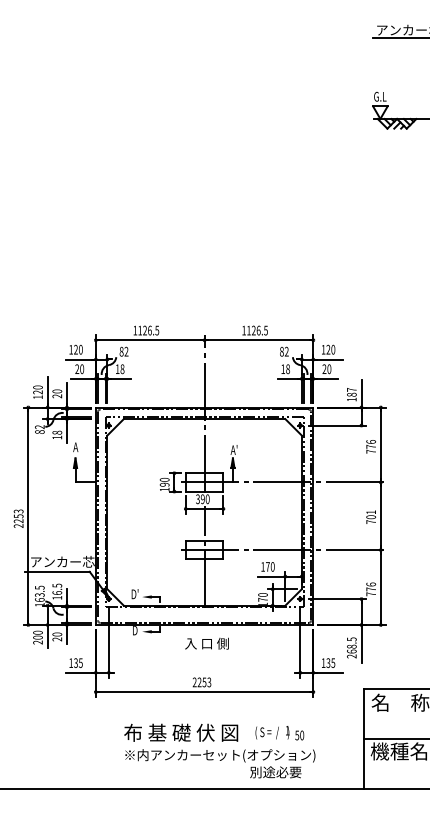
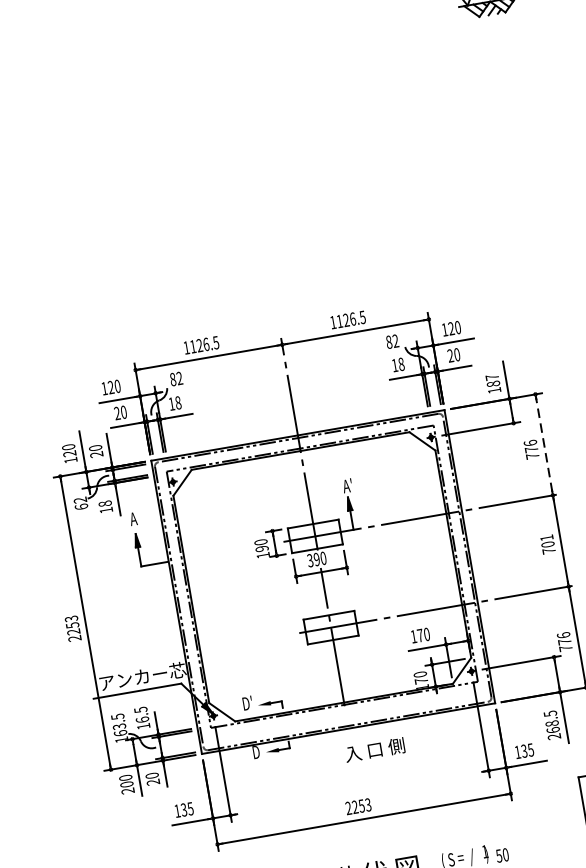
text: (39, 431) -> (80, 506), 82 -> 62
line: (380, 444) -> (543, 444), solid -> dashed
text: (206, 643) -> (374, 749), moved

